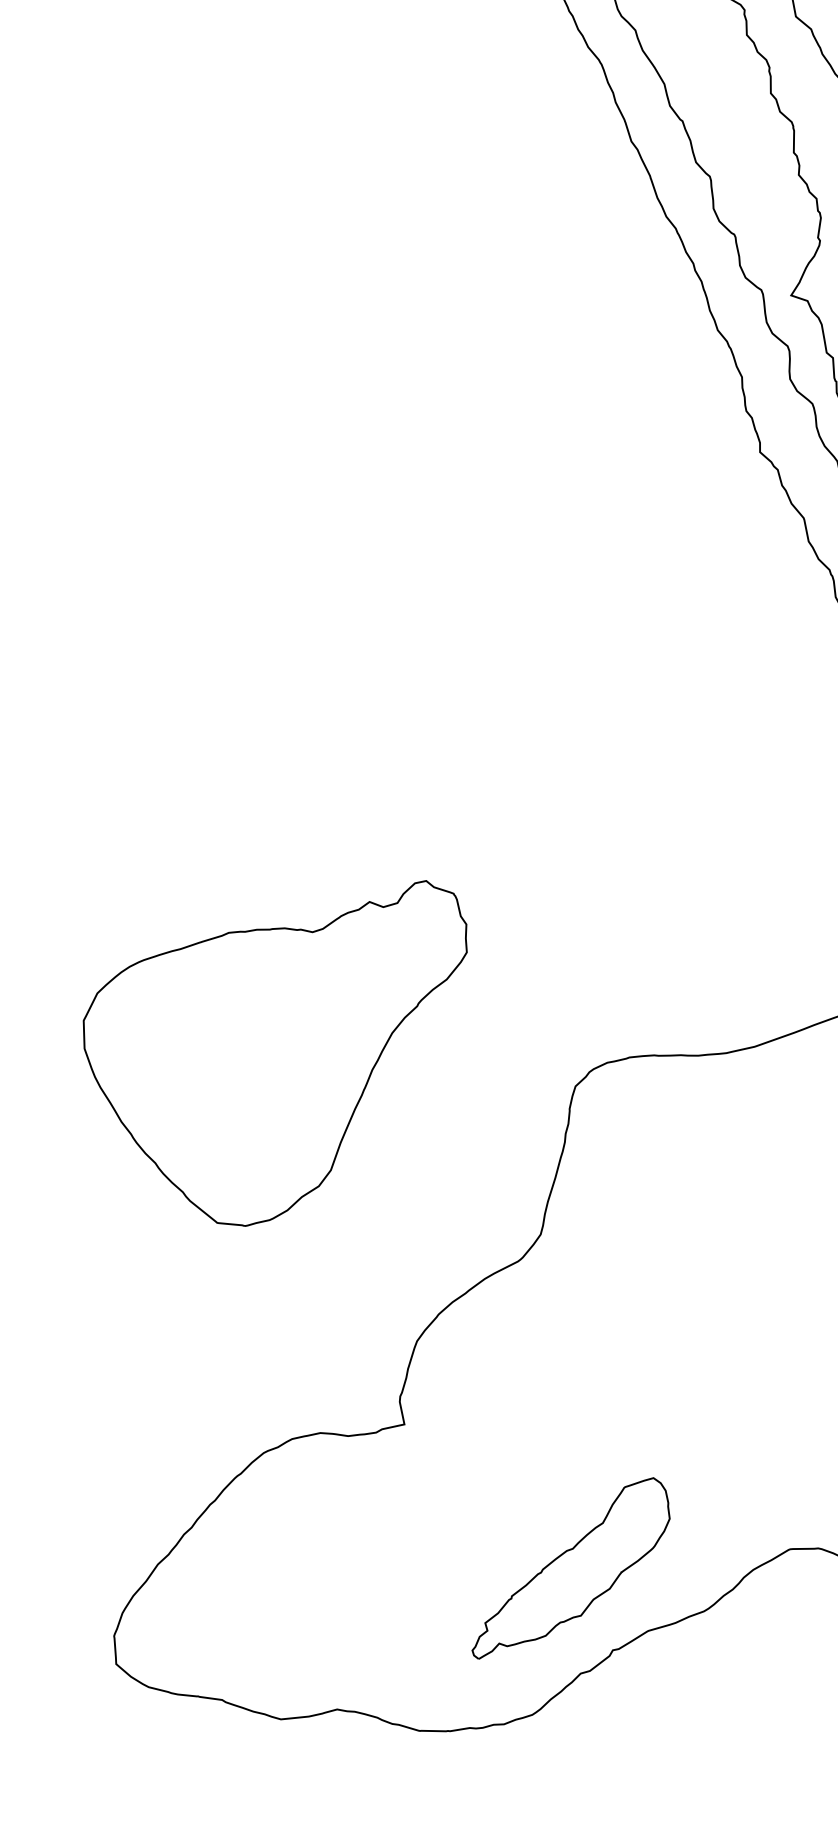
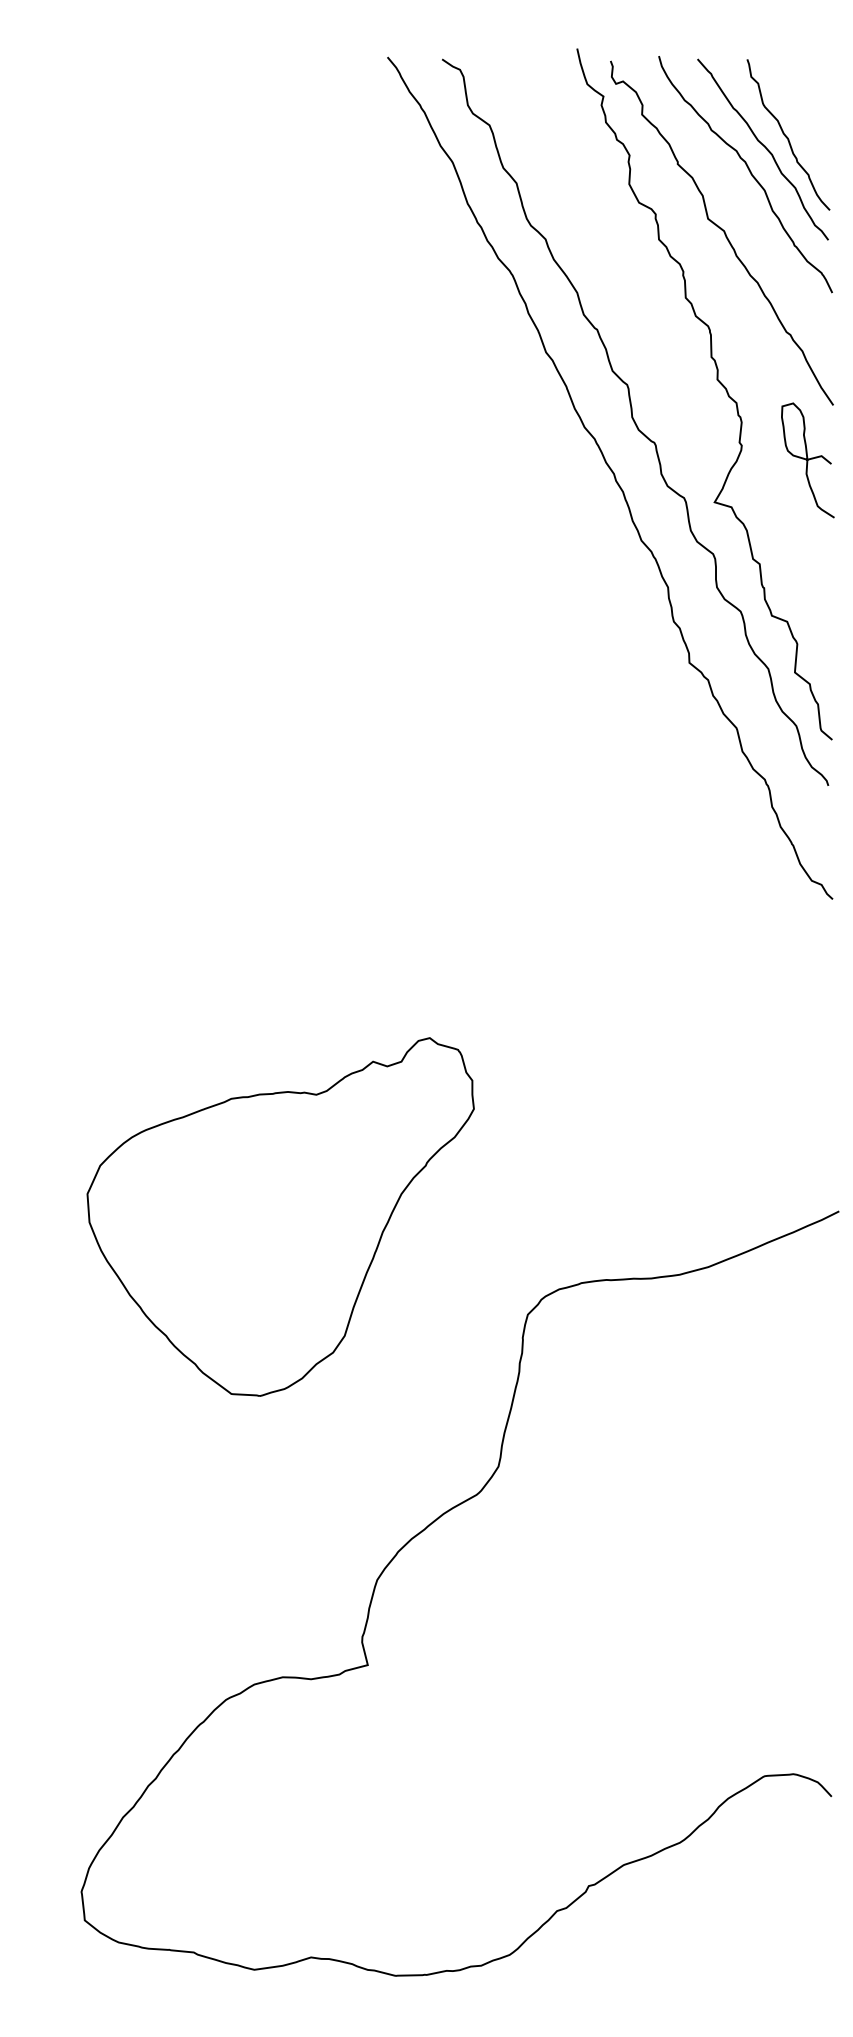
part: (272, 1050) -> (280, 1216), moved
part: (571, 1568) -> (543, 1804), removed

